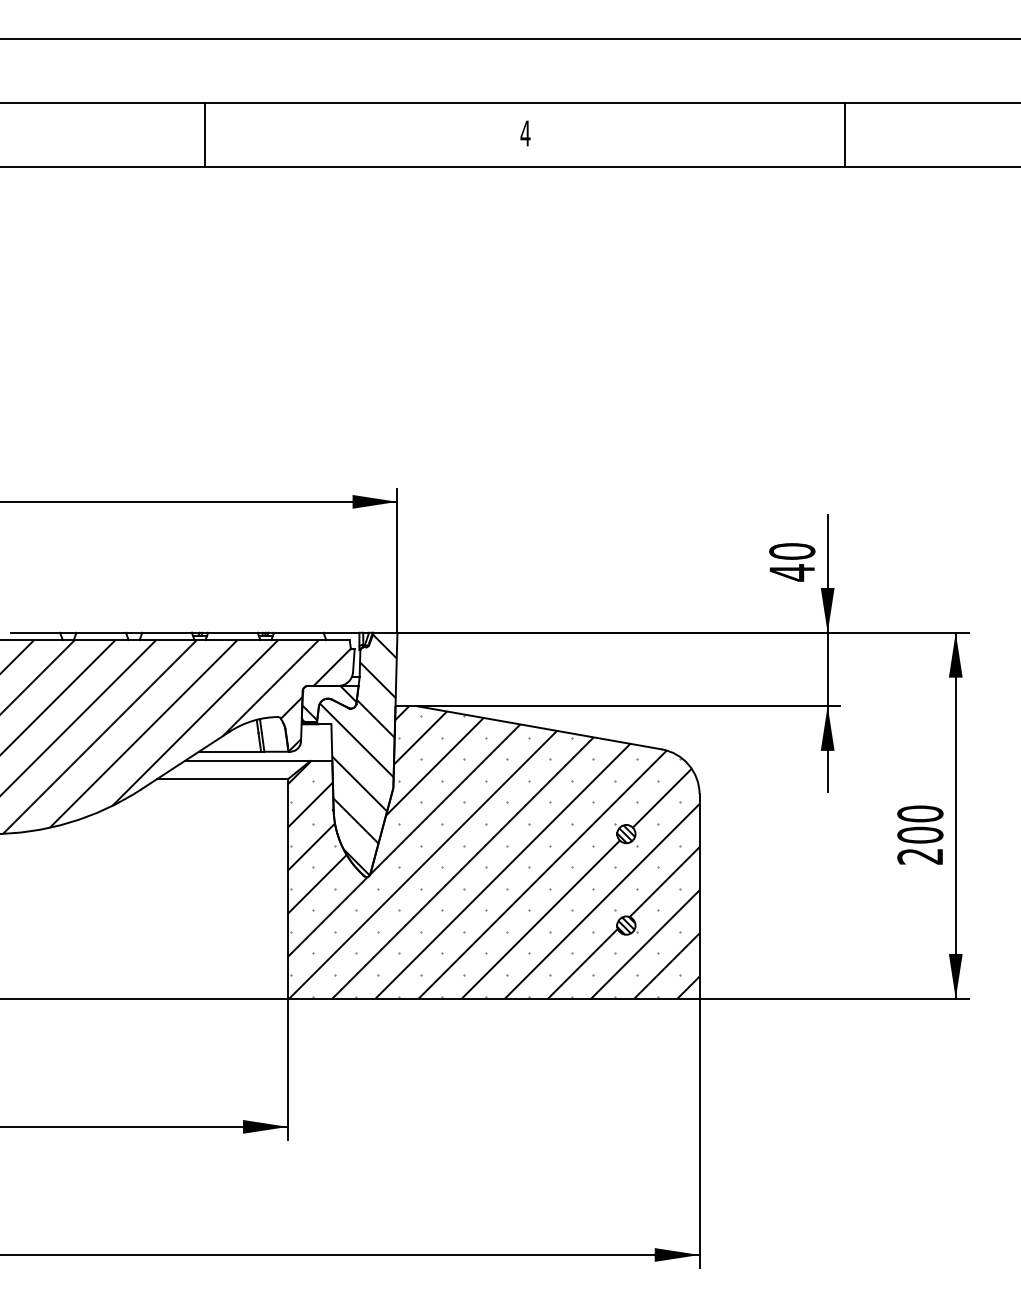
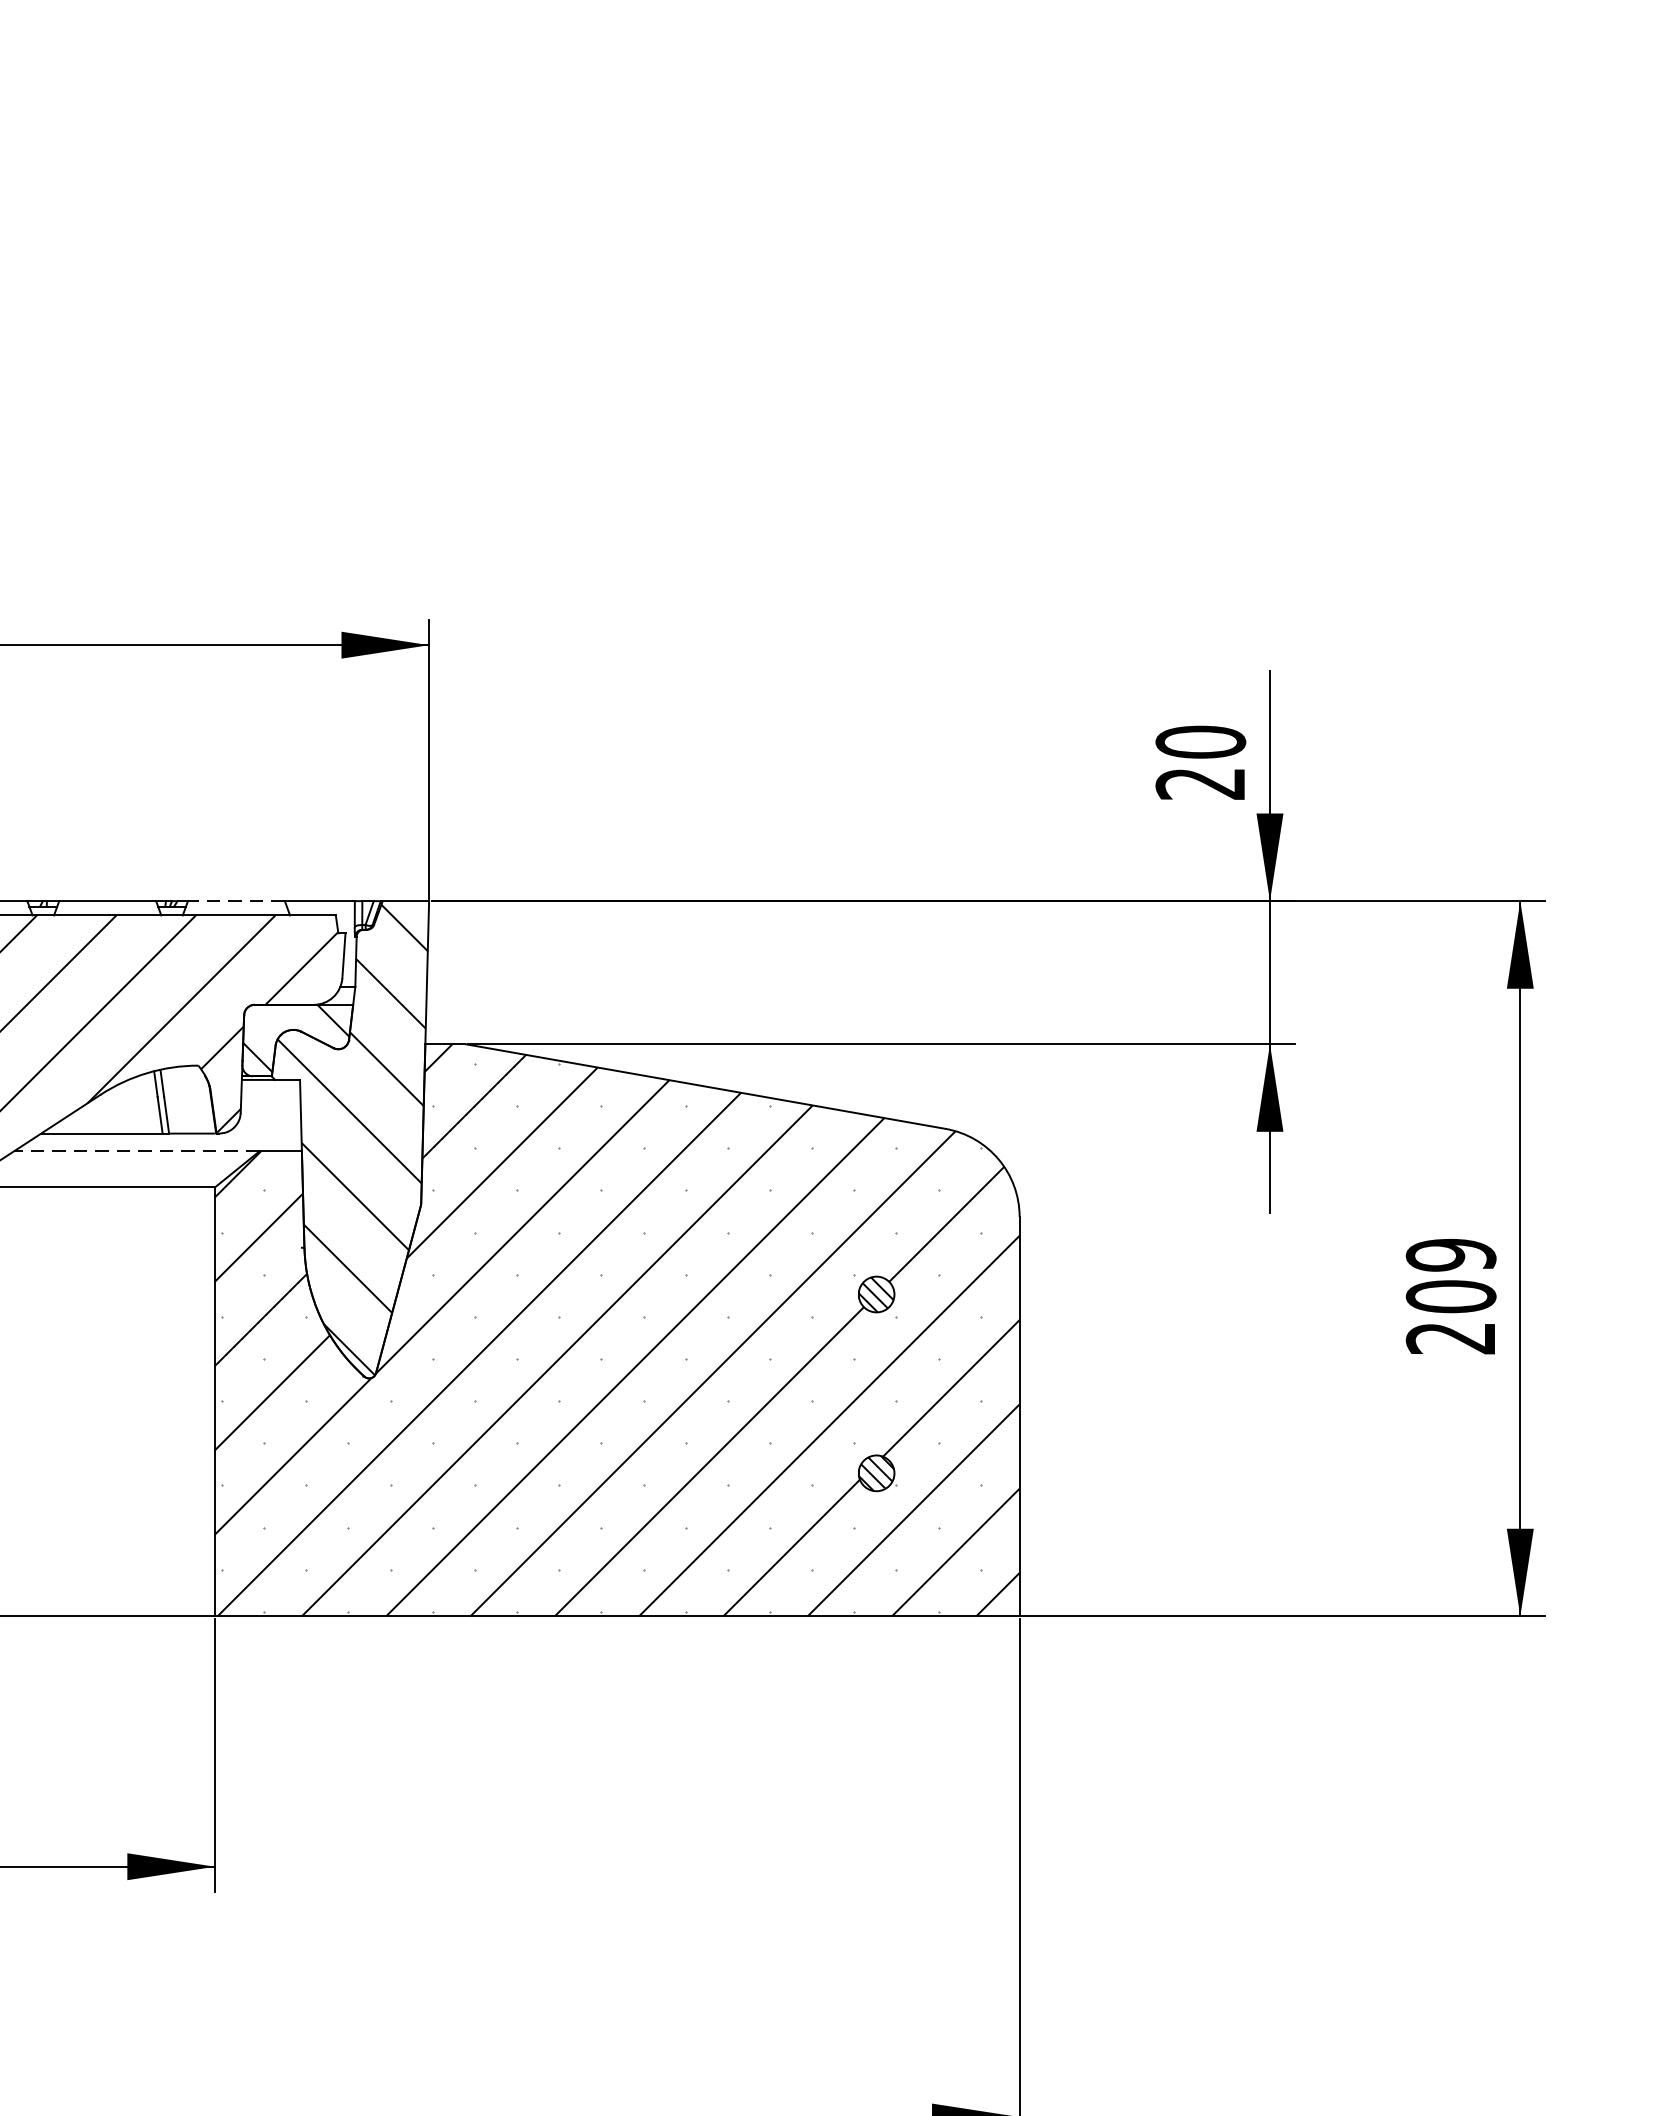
text: (791, 572) -> (1199, 783), 40 -> 20
line: (298, 632) -> (235, 900), solid -> dashed
line: (247, 760) -> (136, 1150), solid -> dashed
text: (920, 813) -> (1451, 1254), 200 -> 209

